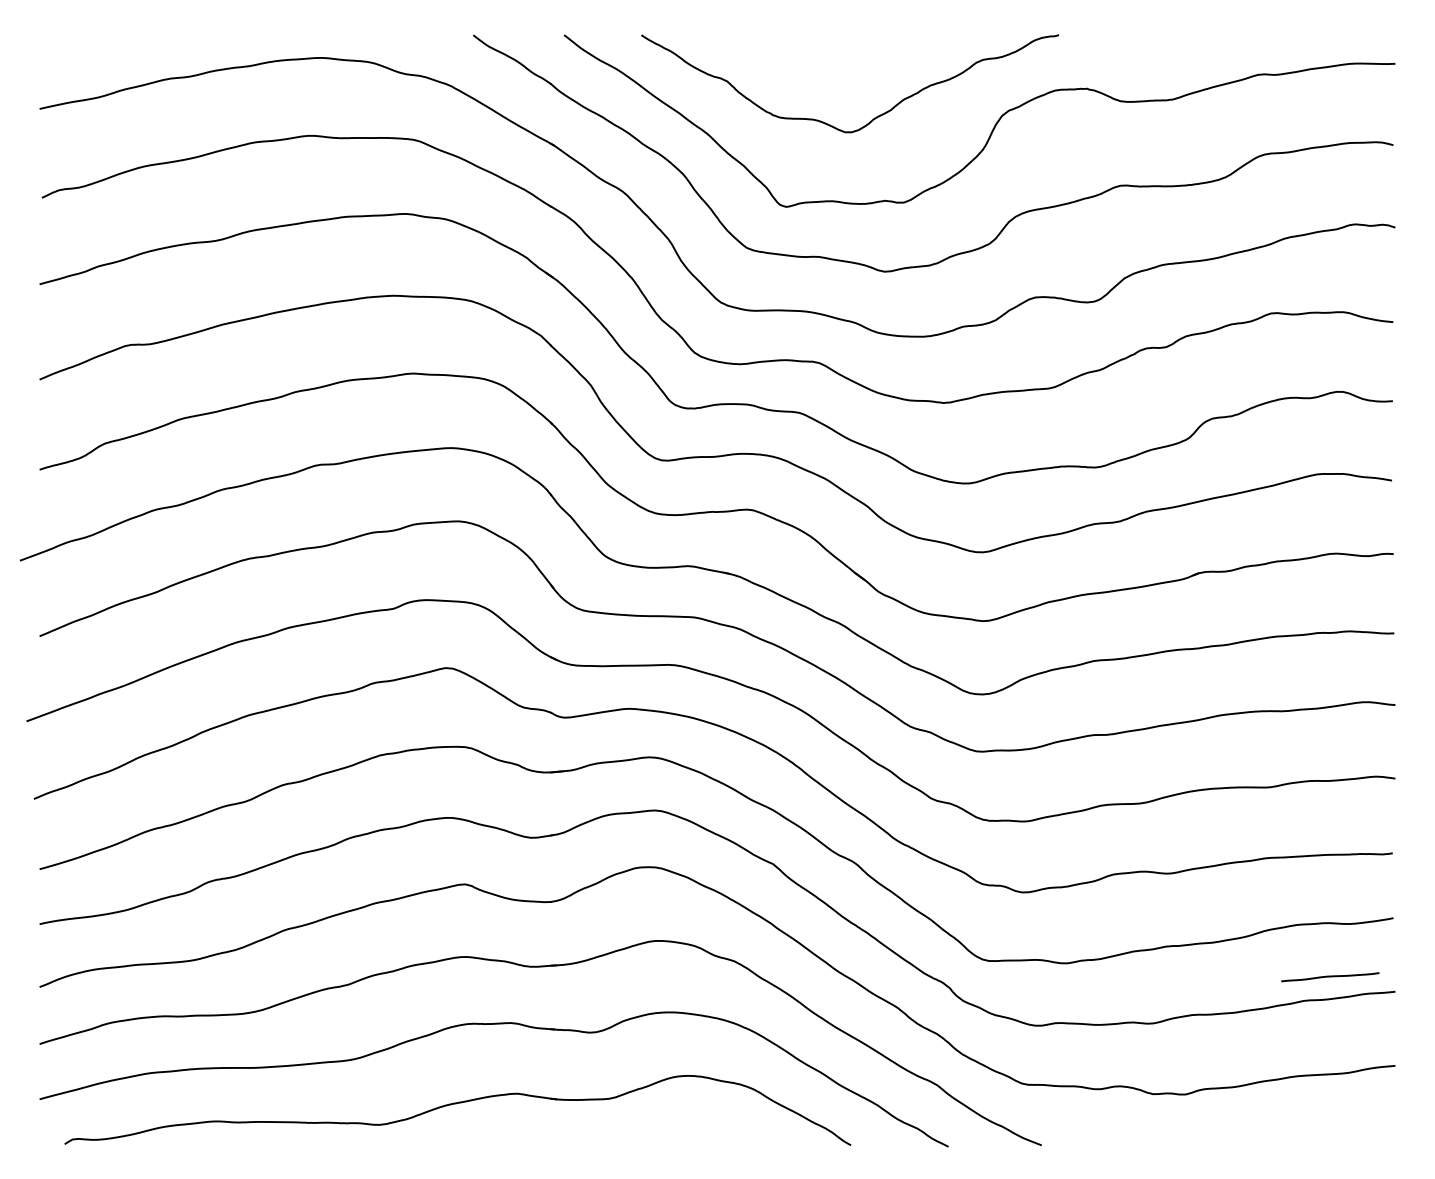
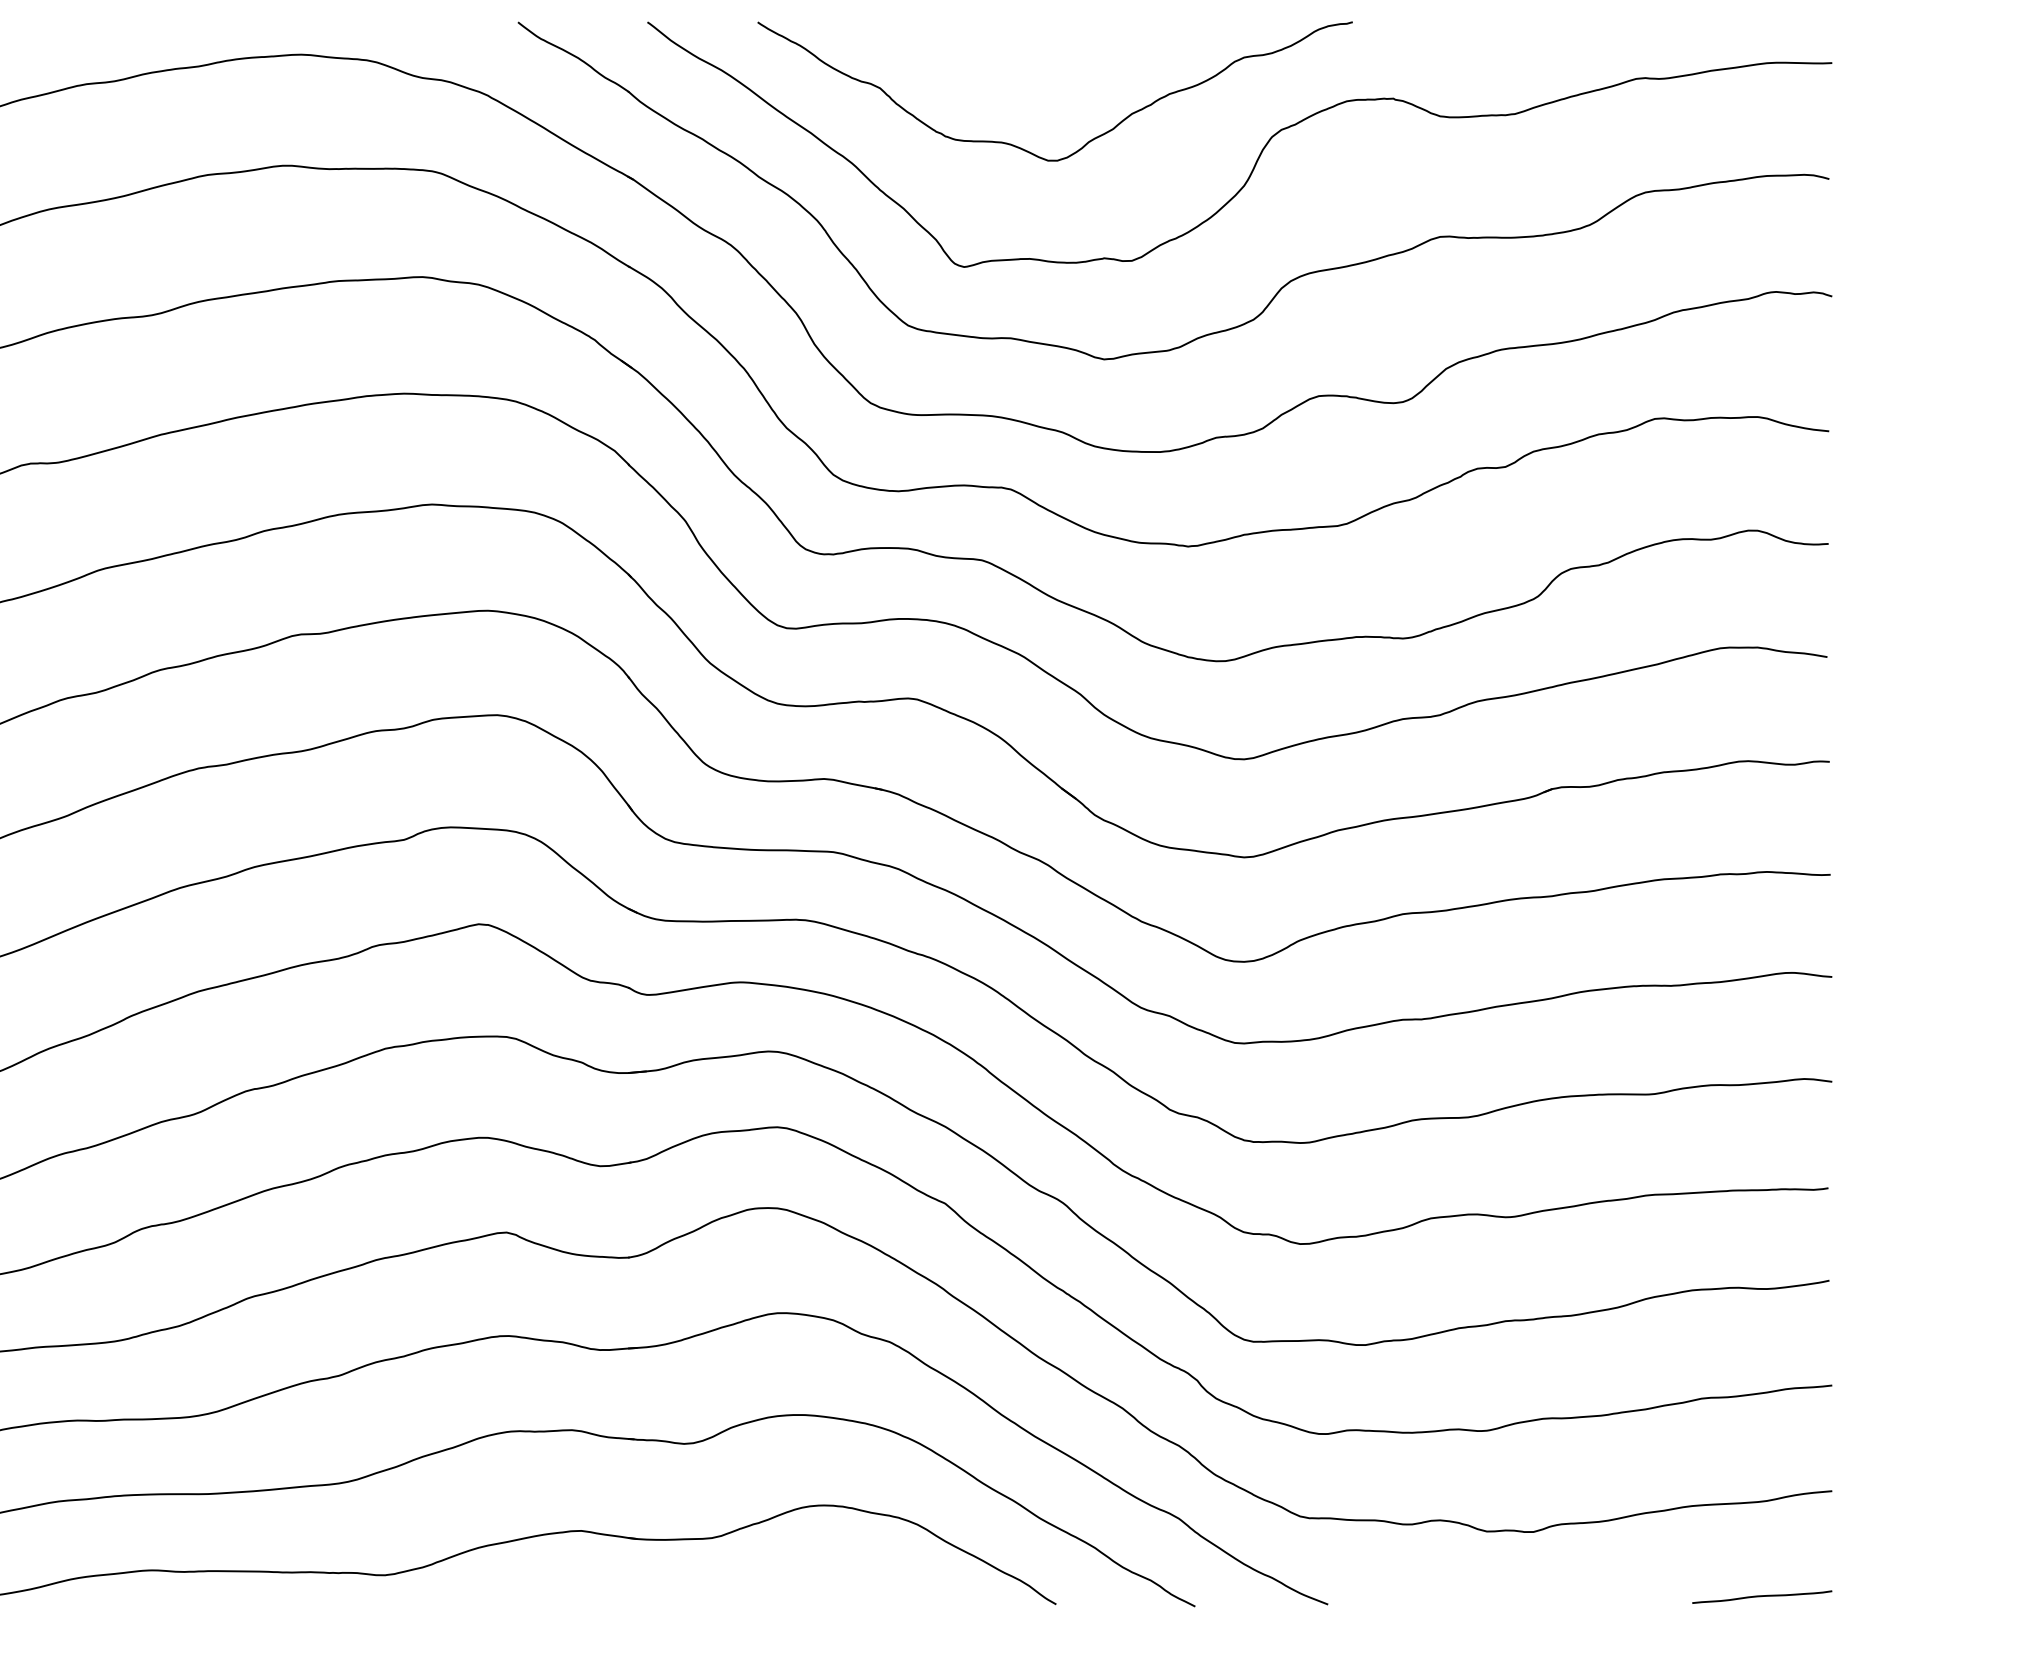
curve: (1330, 977) -> (1762, 1597), moved

